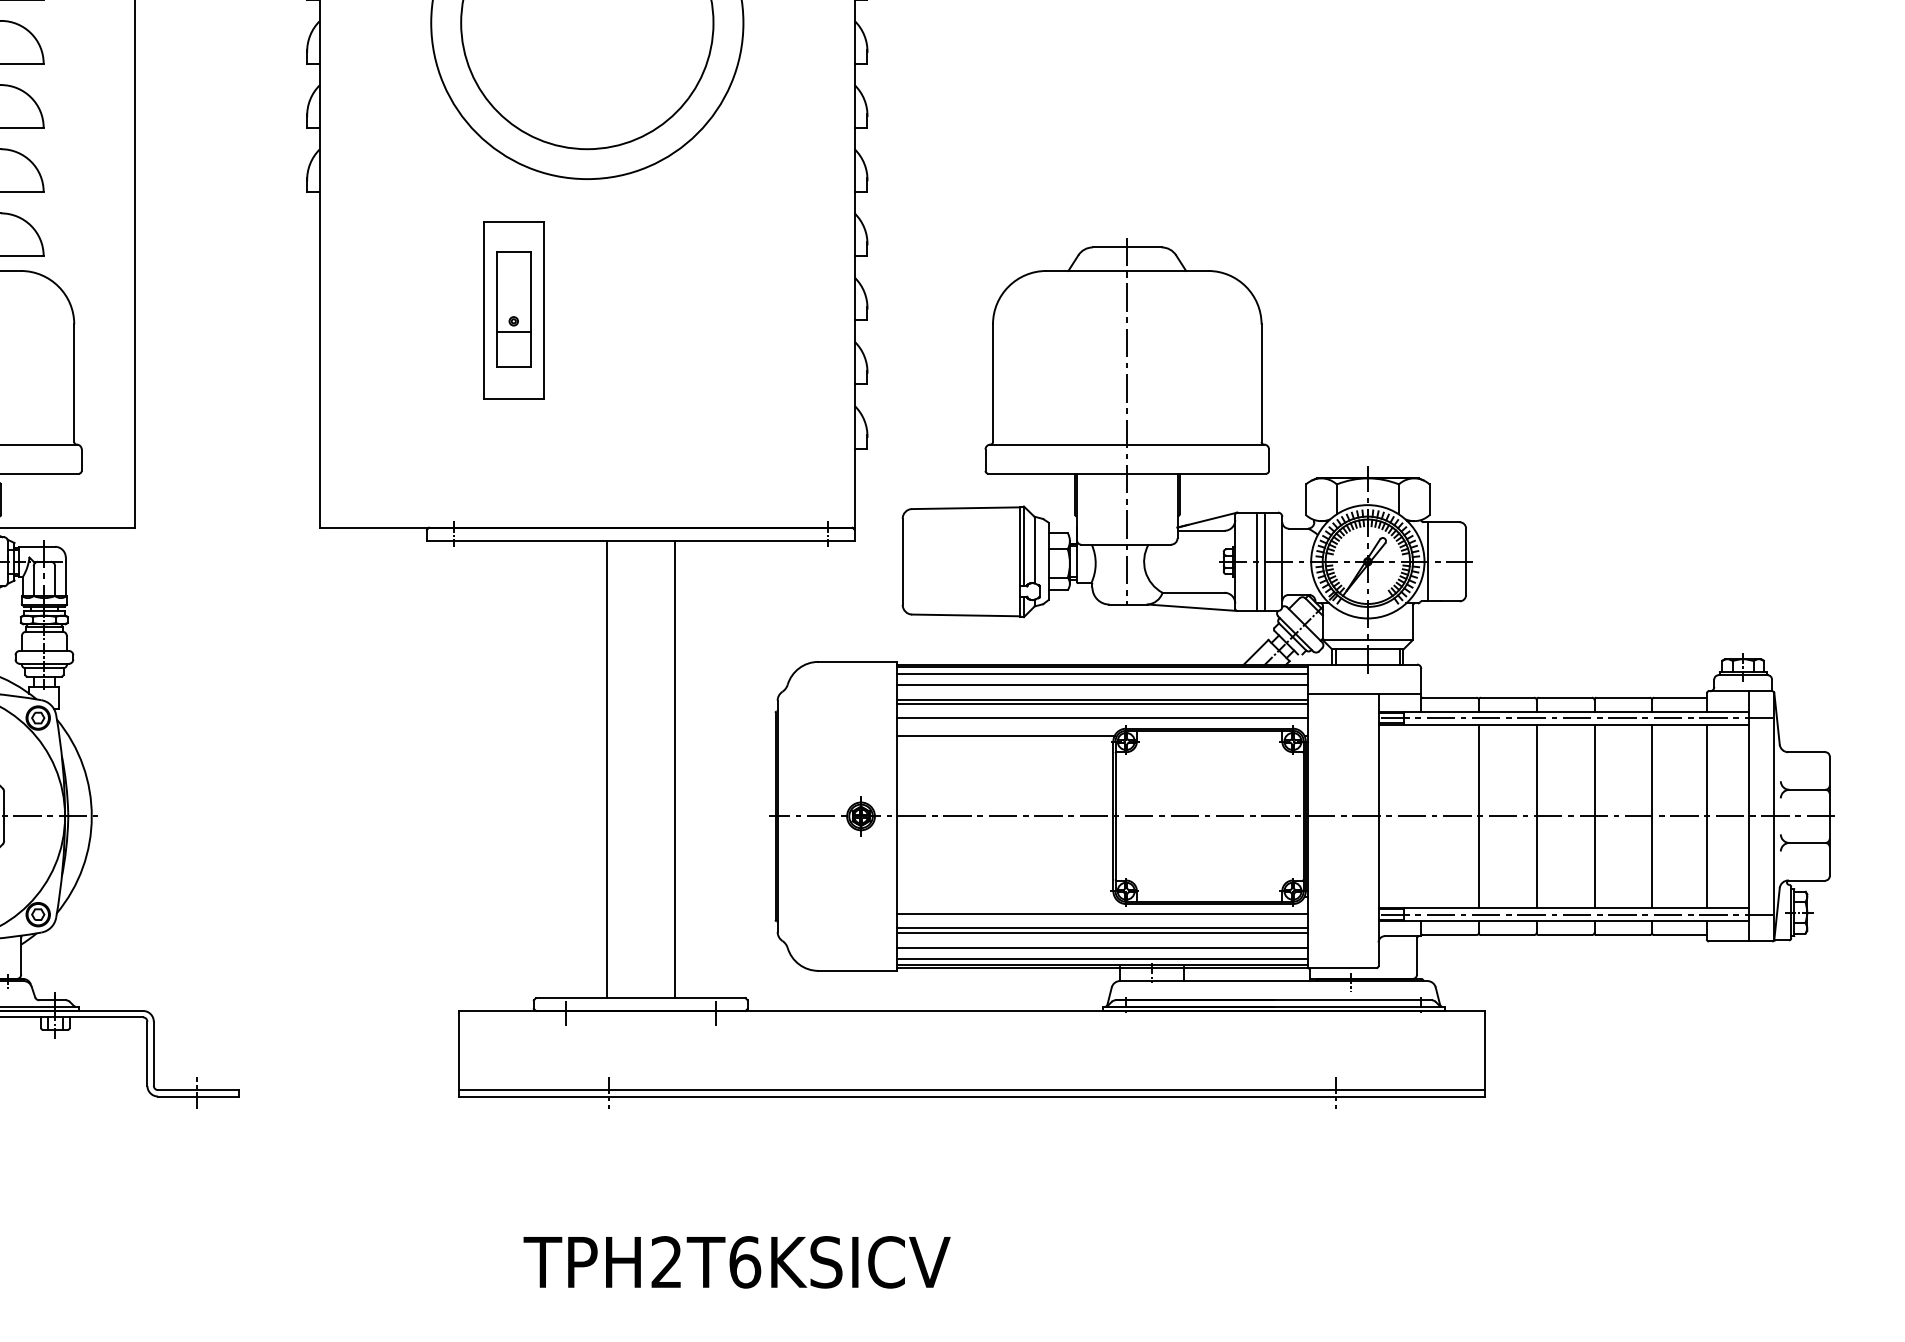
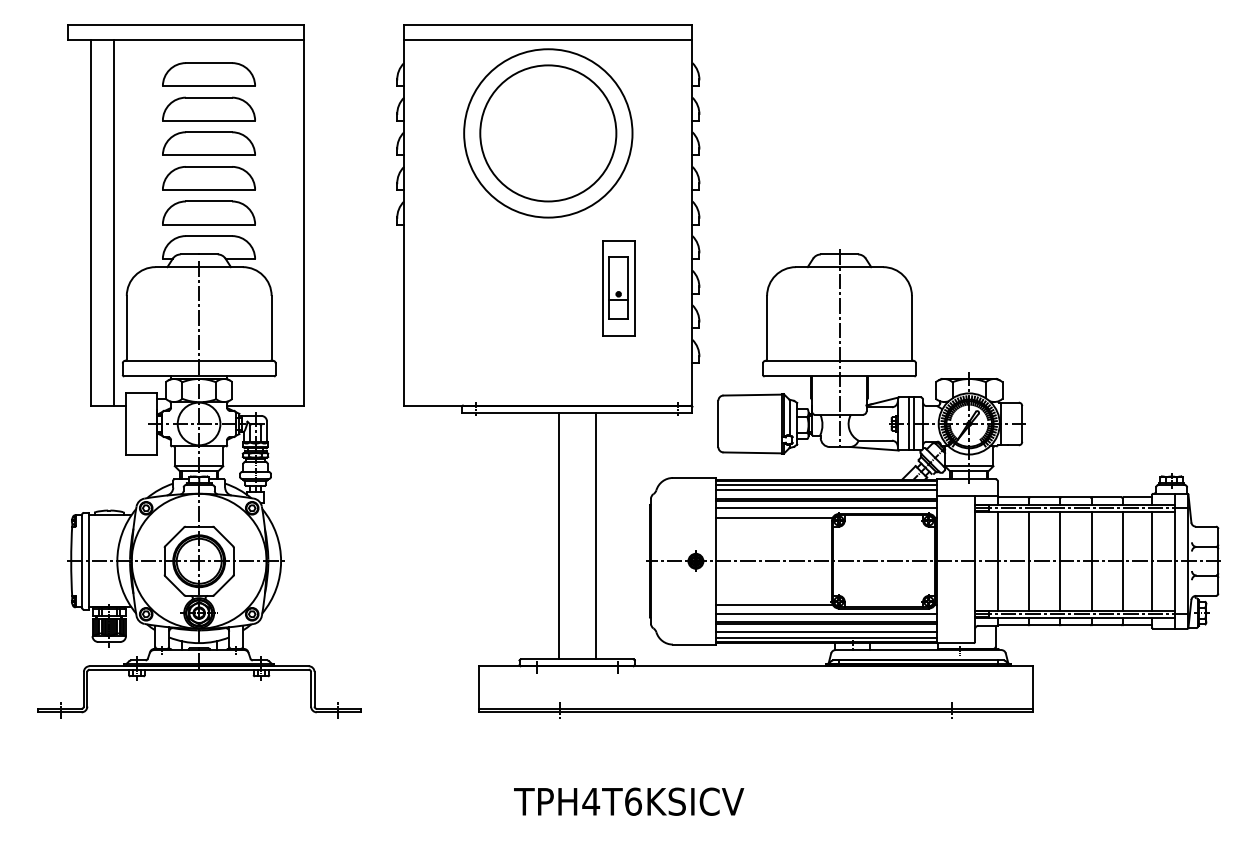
part: (513, 310) -> (618, 288), moved
line: (1422, 814) -> (998, 560), added
line: (1004, 896) -> (773, 604), added
text: (667, 1261) -> (591, 801), TPH2T6KSICV -> TPH4T6KSICV

